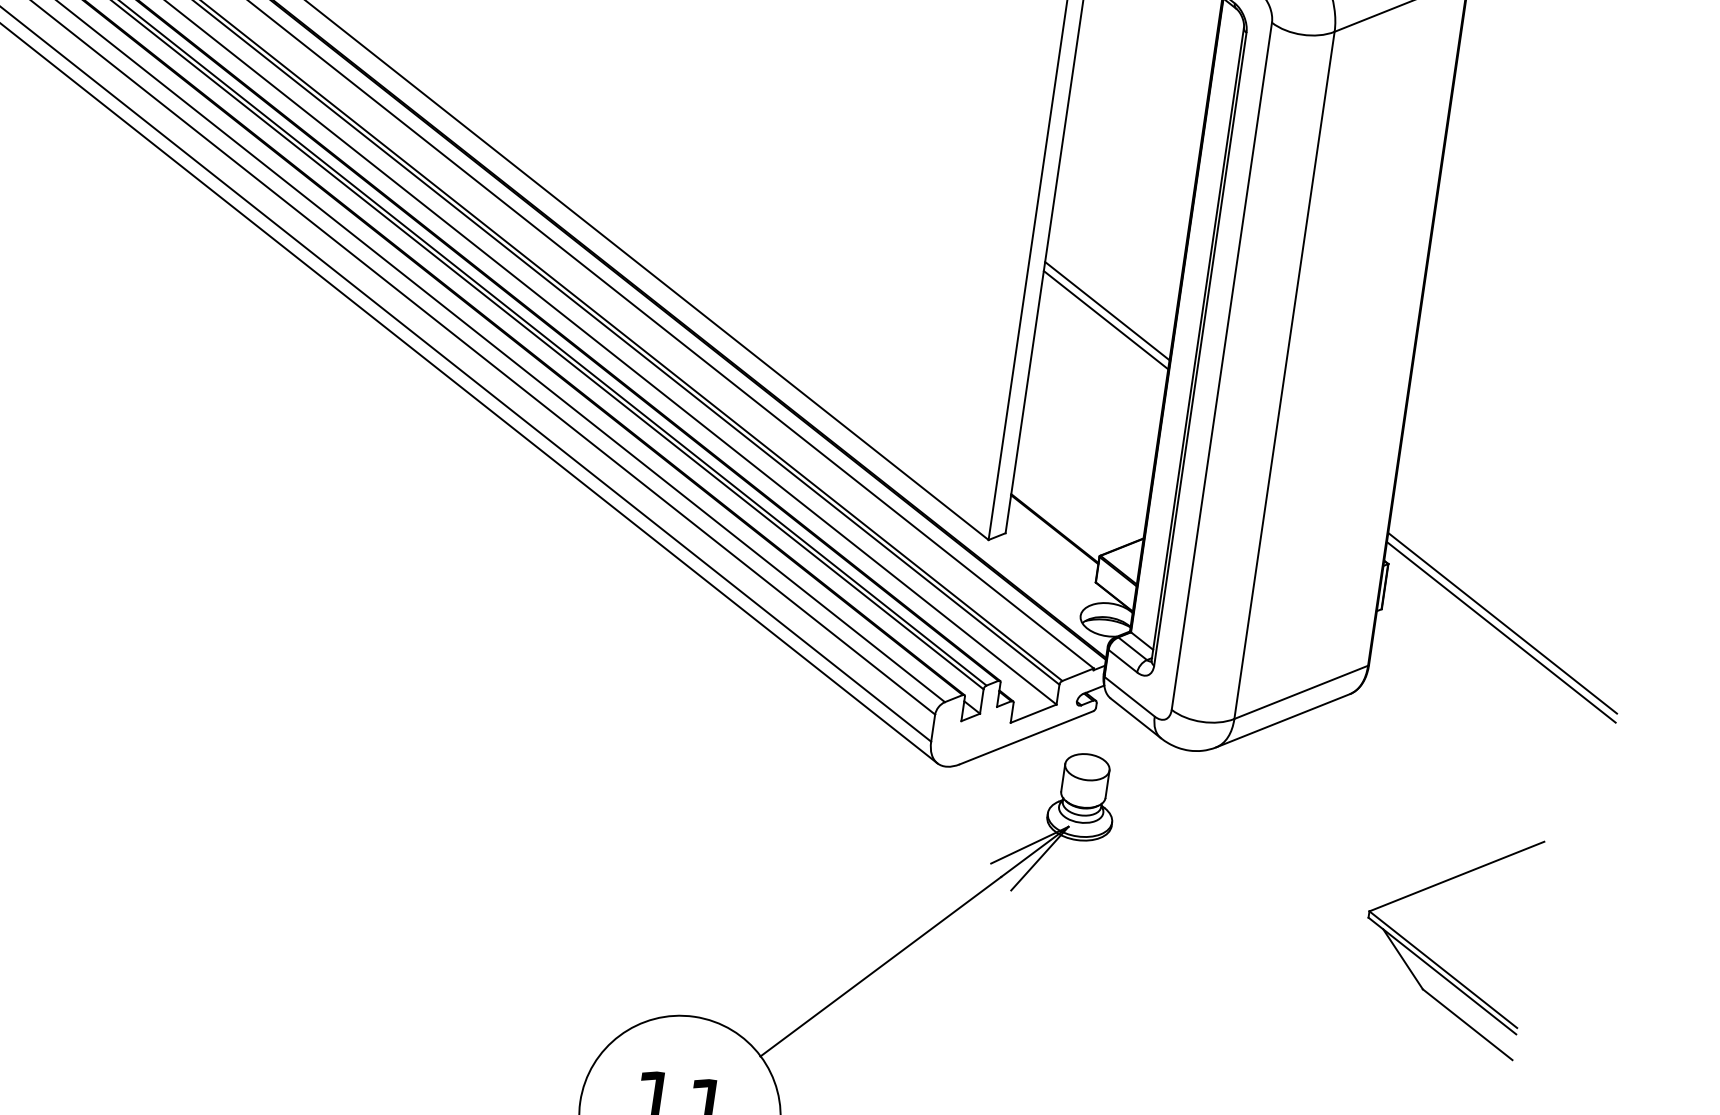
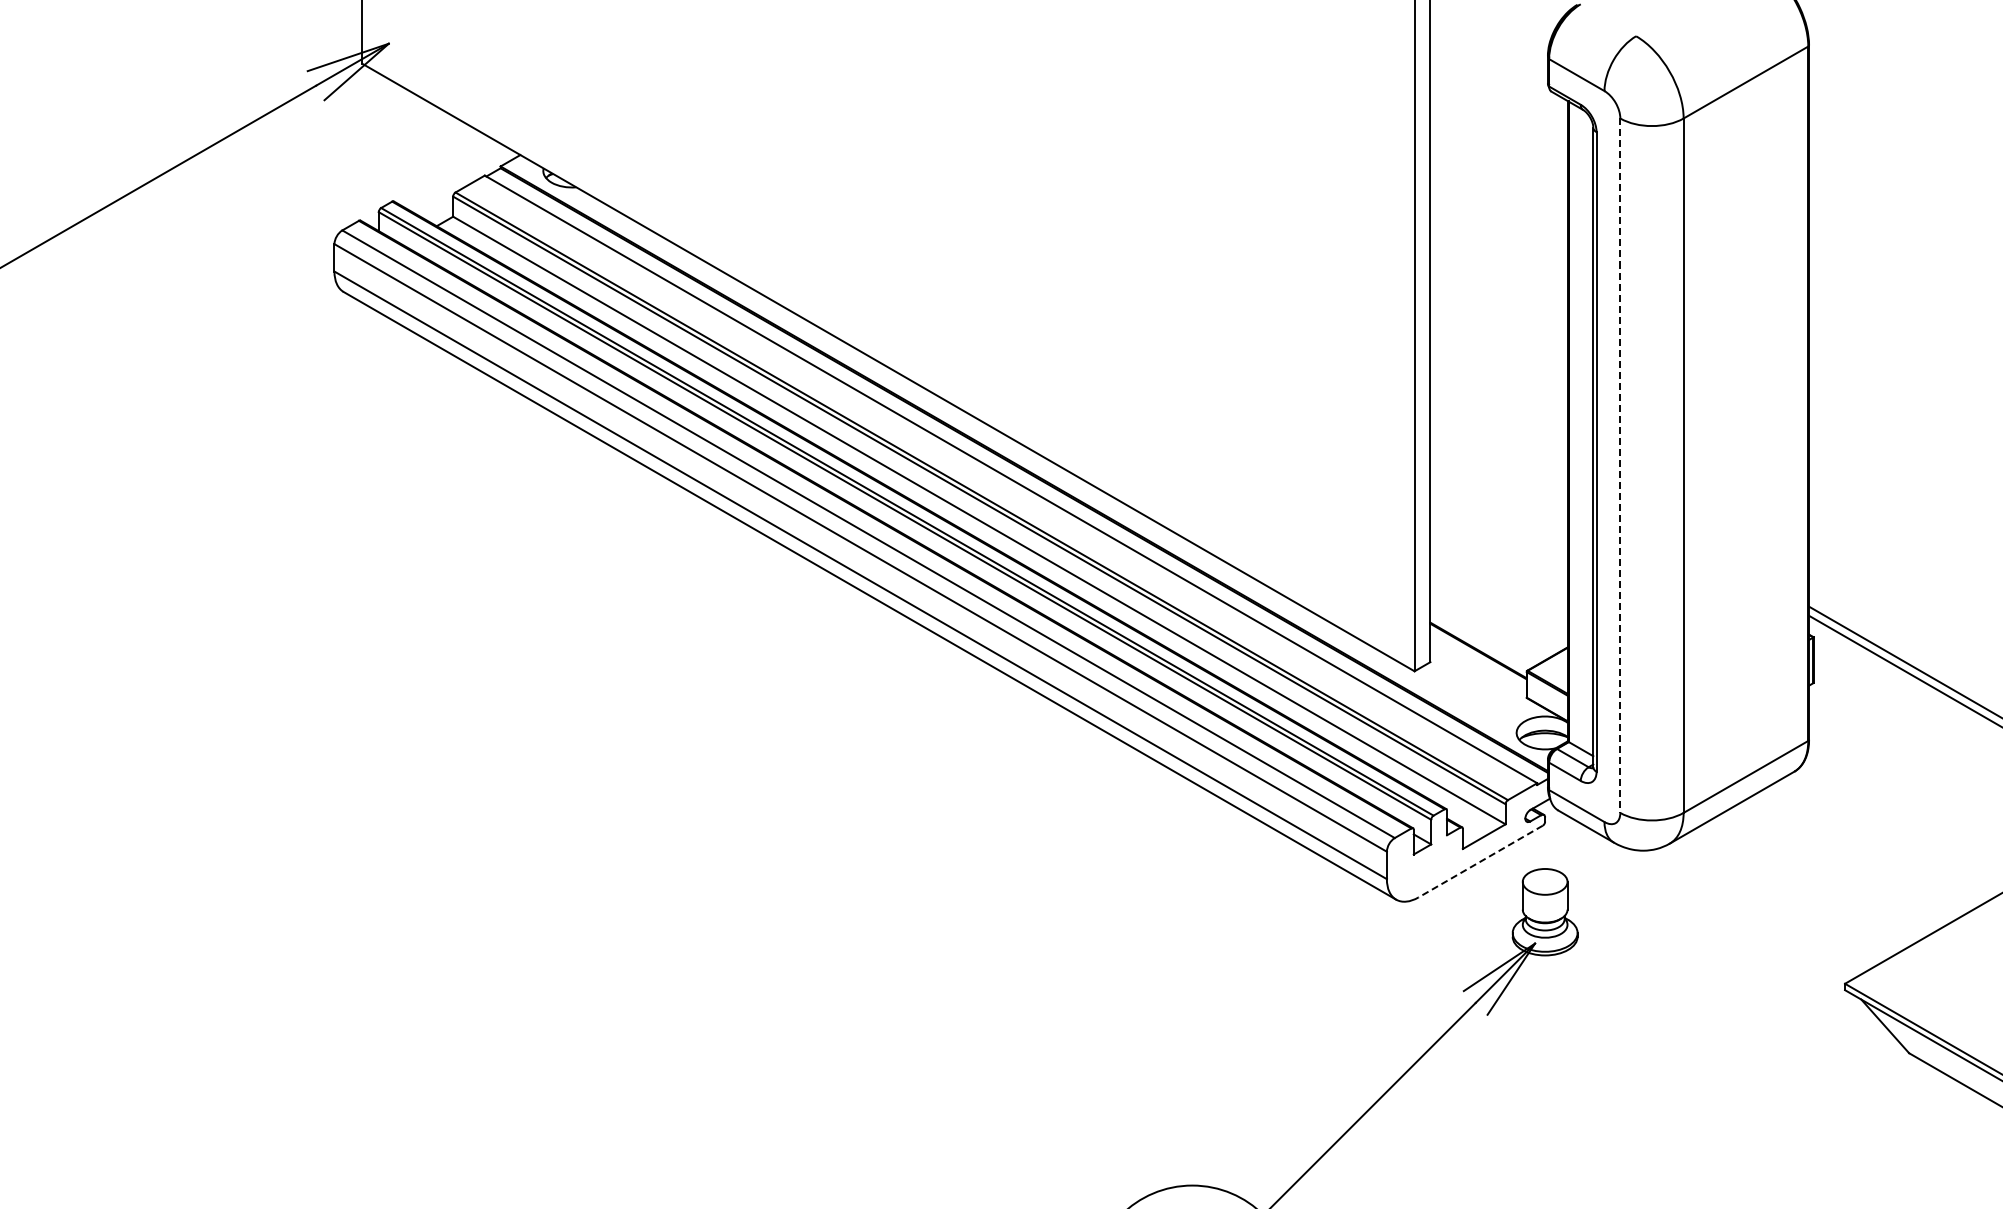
line: (1106, 310) -> (1498, 427), removed
line: (1105, 319) -> (1498, 436), removed
line: (1221, 367) -> (1620, 466), solid -> dashed
line: (1026, 737) -> (1480, 861), solid -> dashed

